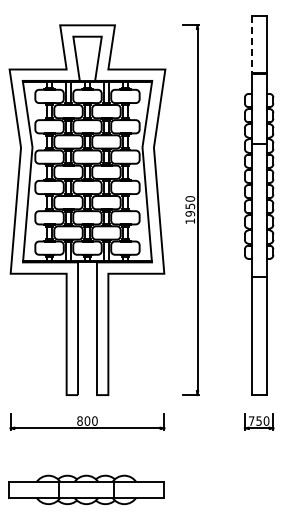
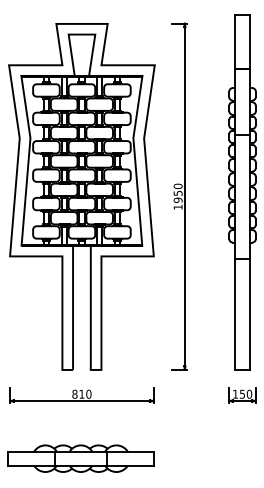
line: (251, 44) -> (235, 41), dashed -> solid
text: (87, 420) -> (81, 393), 800 -> 810
text: (251, 420) -> (235, 393), 750 -> 150

